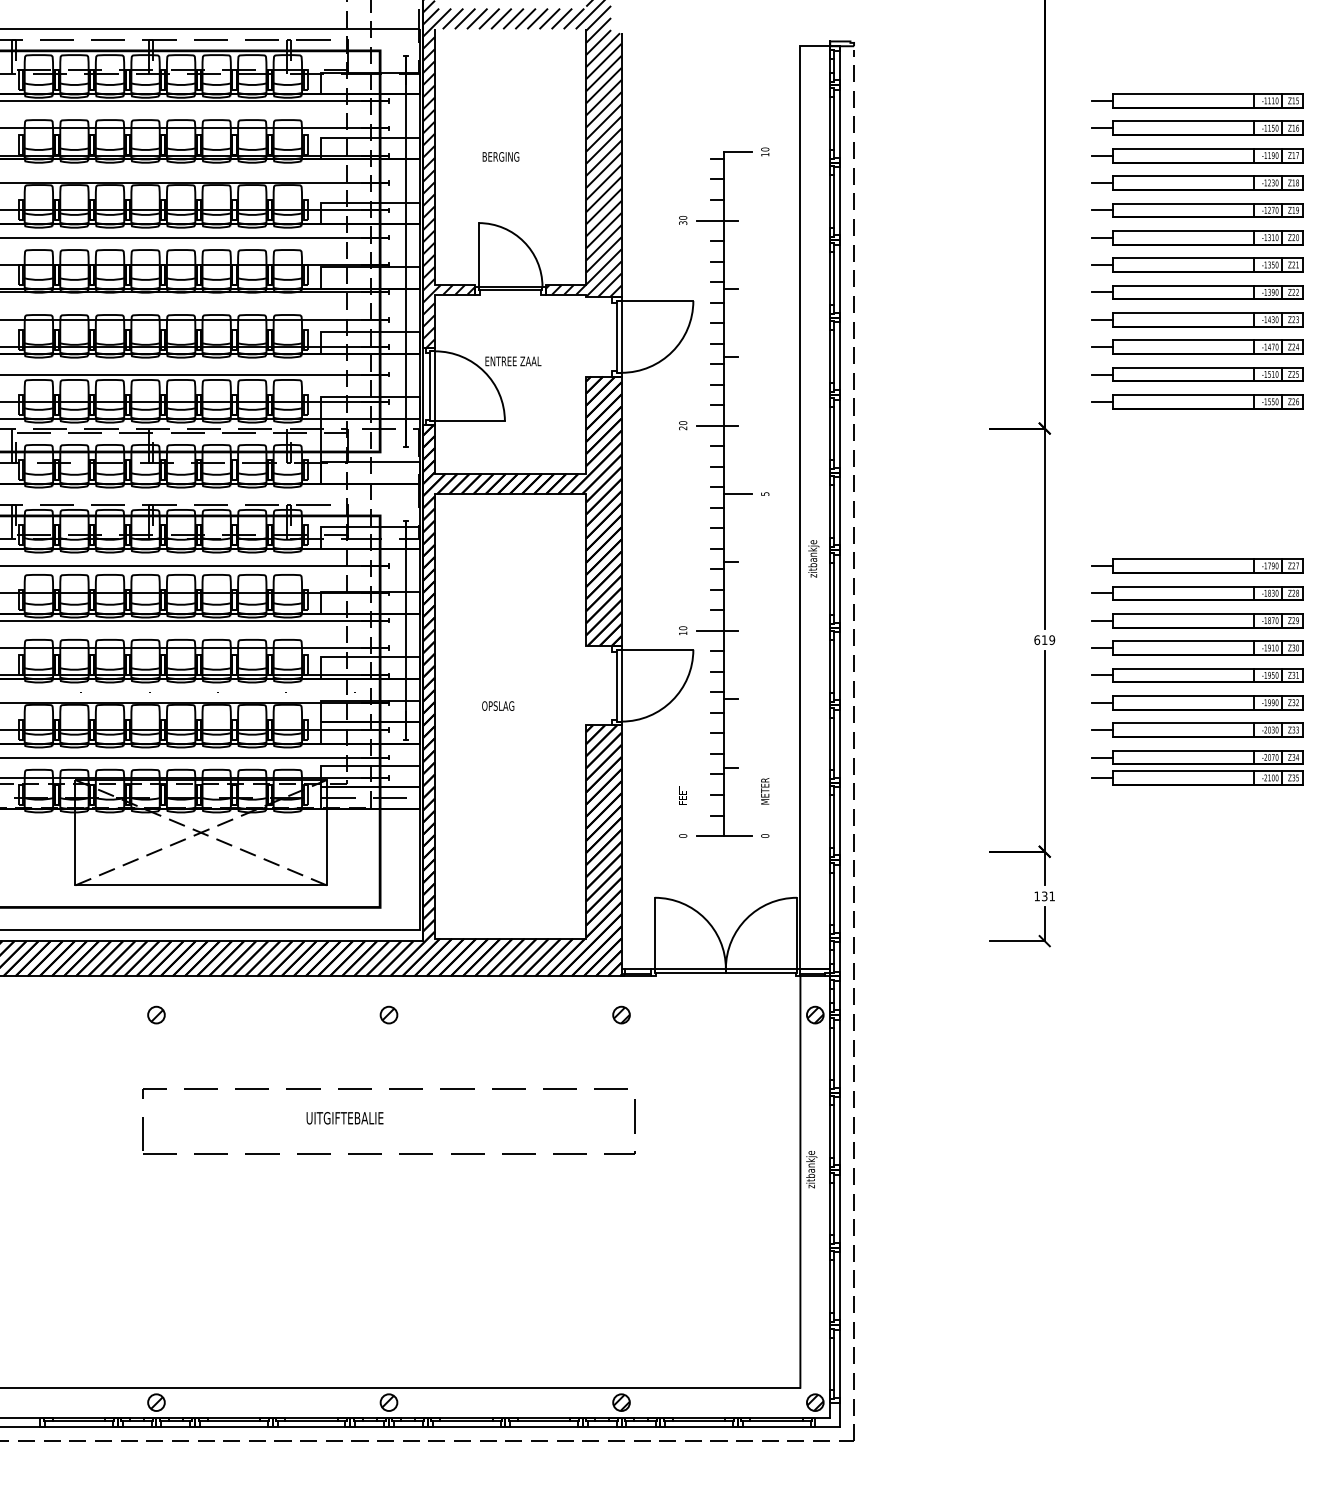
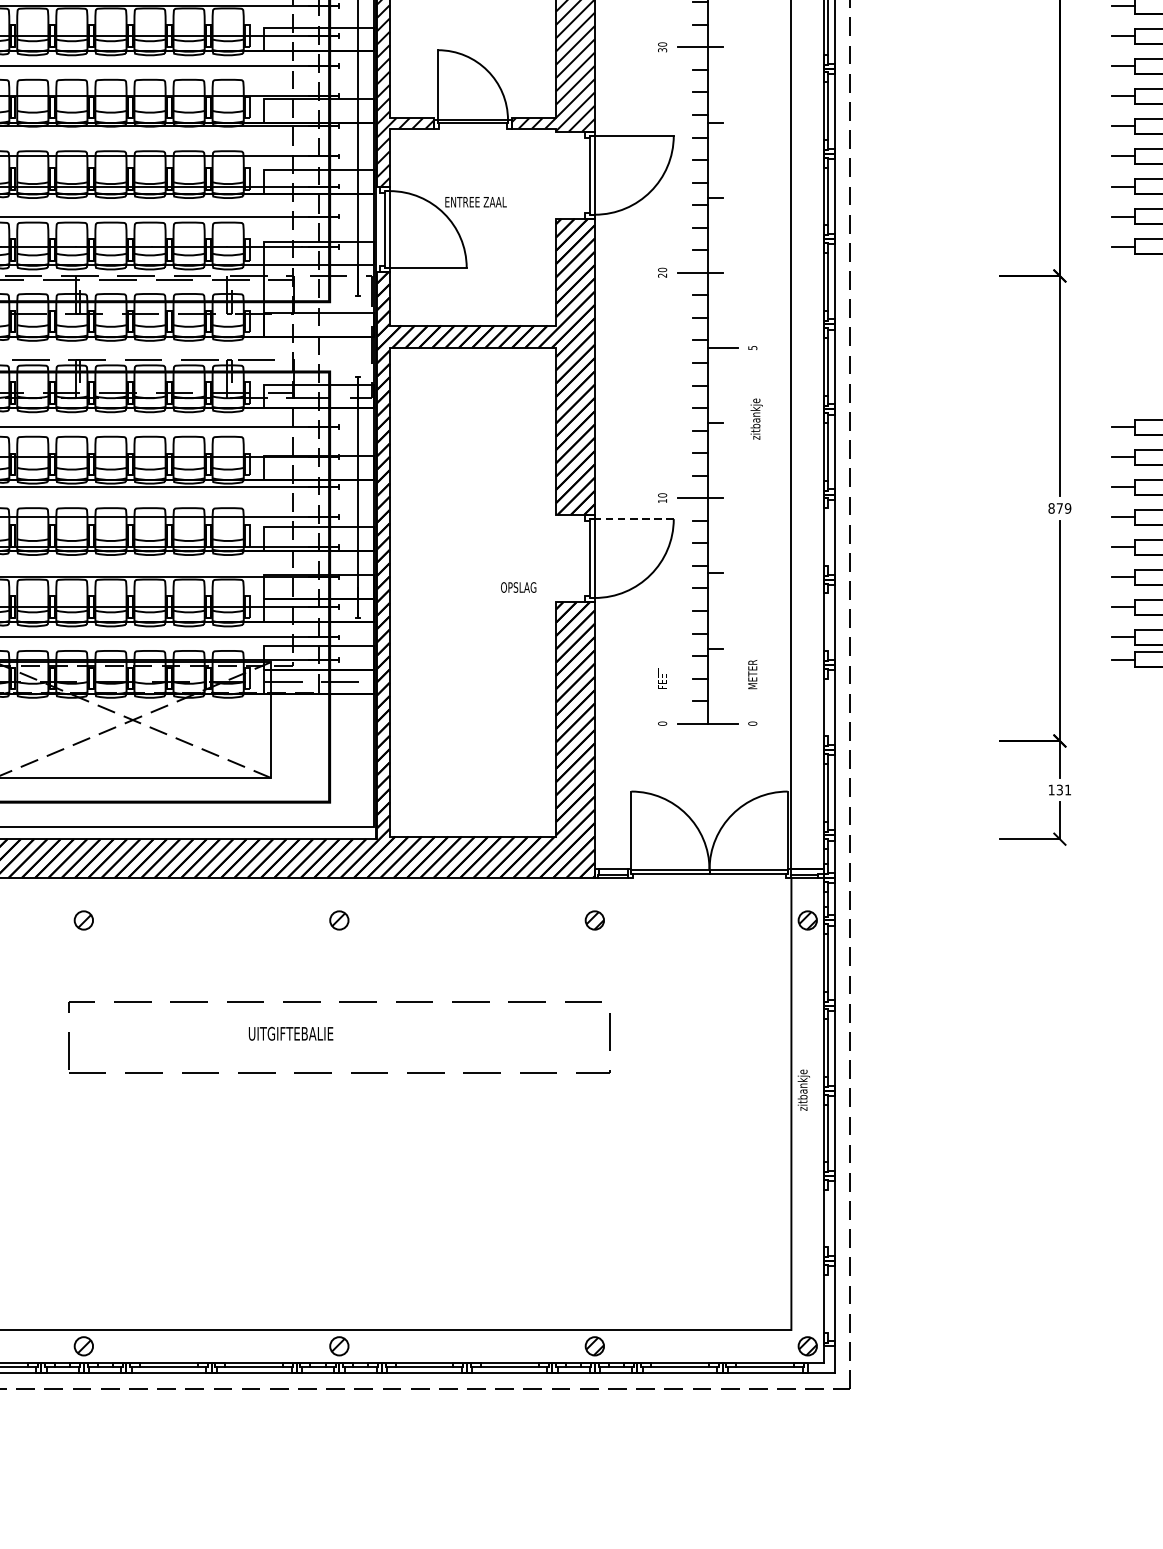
text: (813, 558) -> (756, 418), moved
text: (1040, 639) -> (1055, 507), 619 -> 879
line: (657, 649) -> (634, 518), solid -> dashed
line: (833, 666) -> (827, 537), removed
text: (498, 705) -> (519, 586), moved
line: (833, 743) -> (827, 622), removed
line: (833, 821) -> (827, 707), removed
line: (833, 1286) -> (827, 1218), removed
line: (833, 1363) -> (827, 1303), removed

